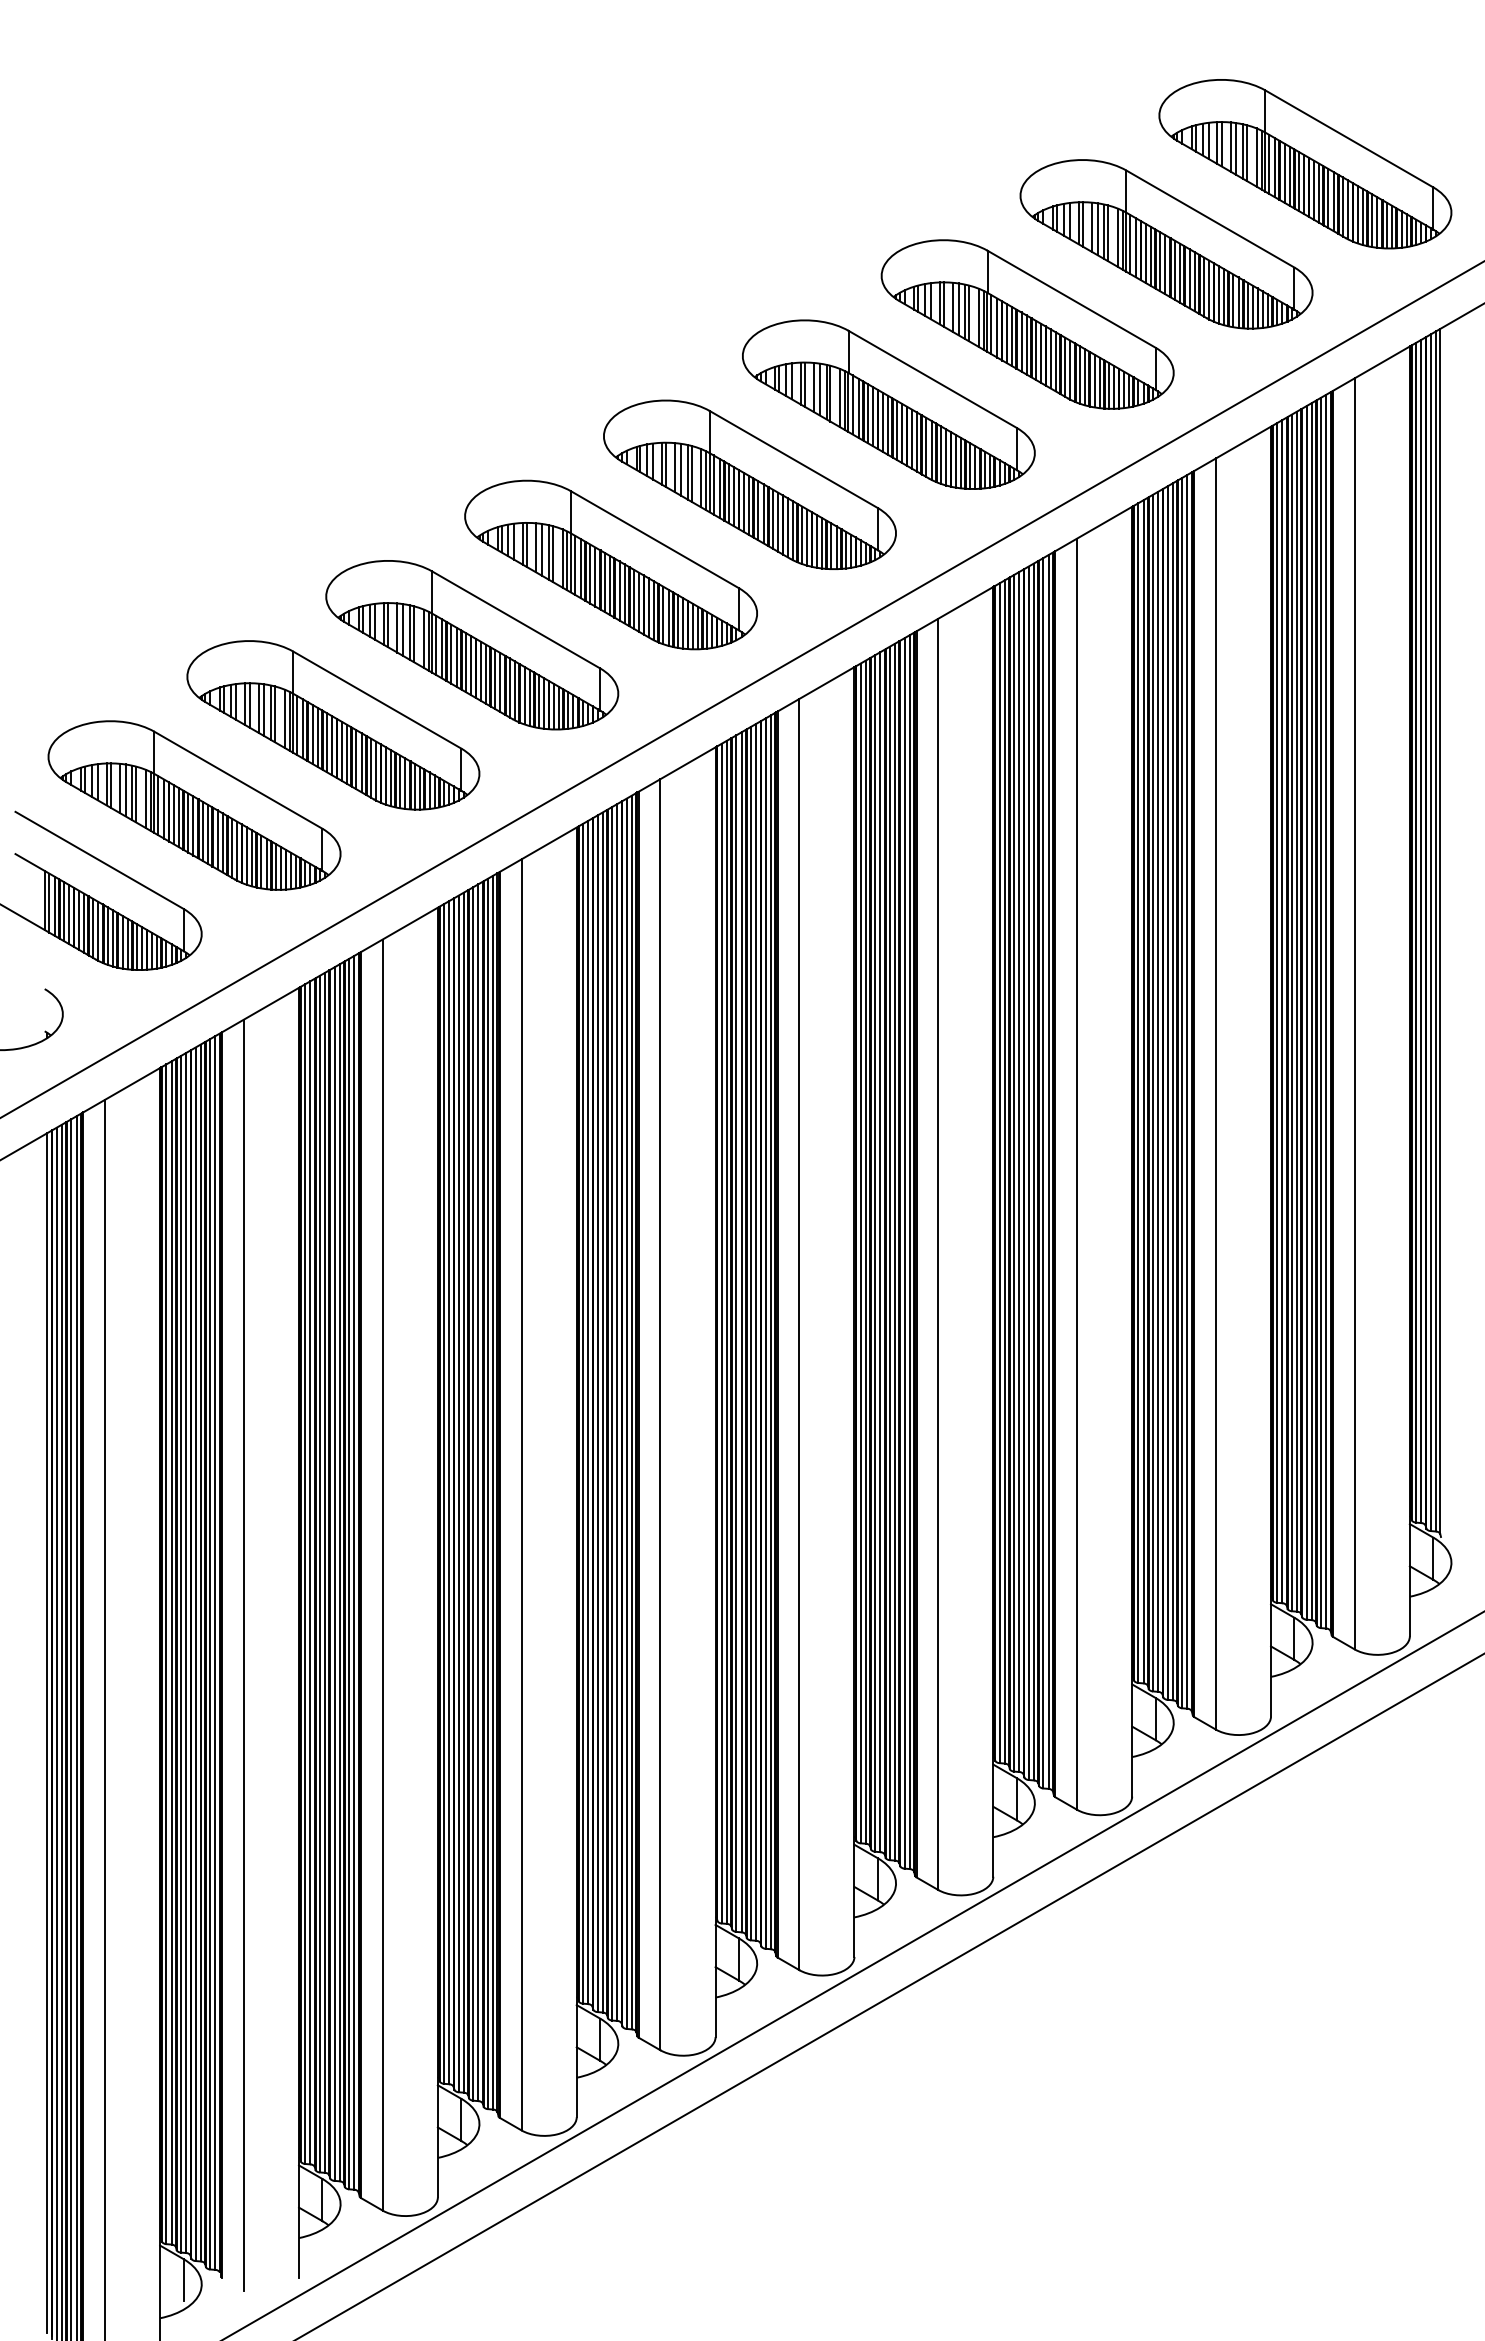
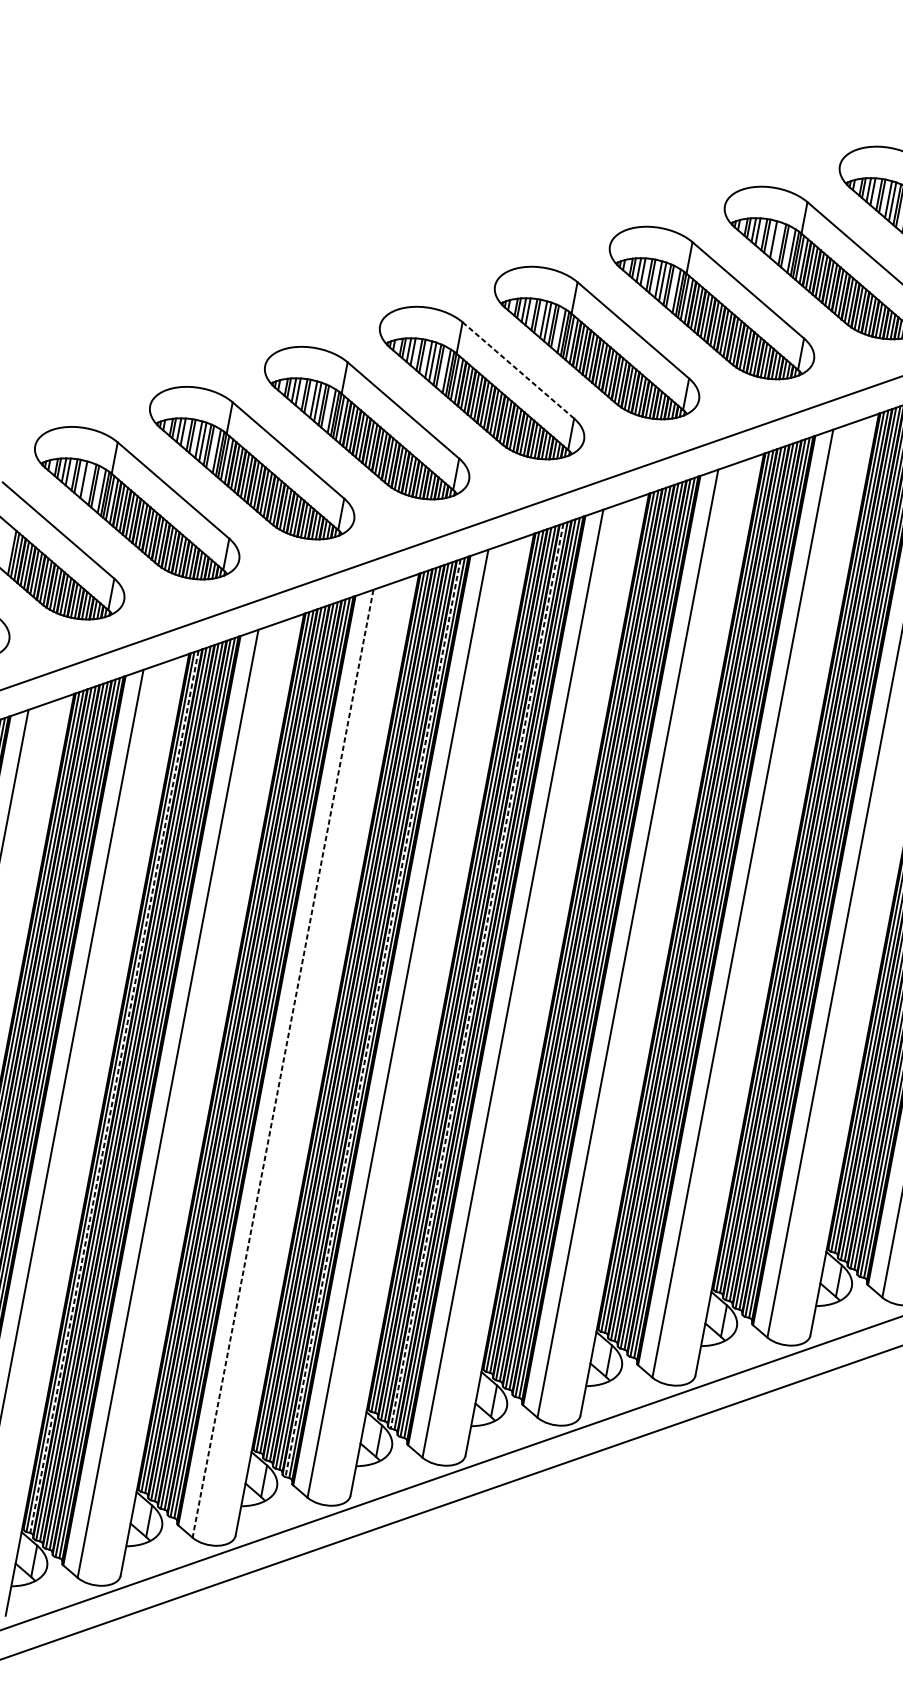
line: (958, 309) -> (777, 241), removed
line: (655, 539) -> (518, 370), solid -> dashed
line: (125, 790) -> (87, 482), removed
line: (751, 1333) -> (477, 976), solid -> dashed
line: (626, 1414) -> (372, 1018), solid -> dashed
line: (521, 1494) -> (283, 1063), solid -> dashed
line: (310, 1572) -> (114, 1091), solid -> dashed

